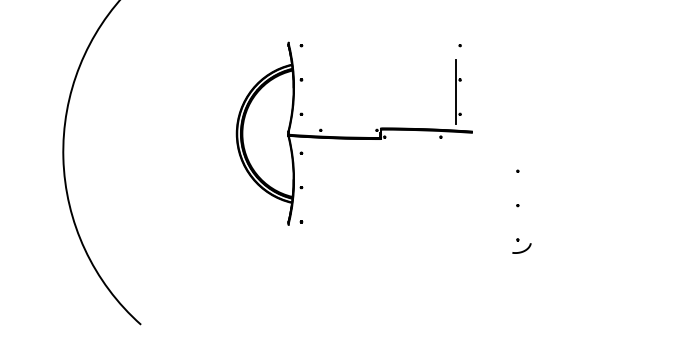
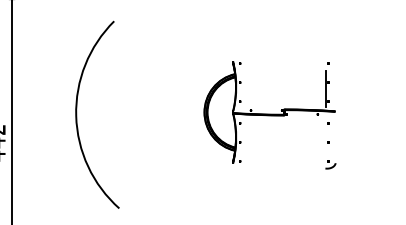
part: (353, 133) -> (269, 112), moved

